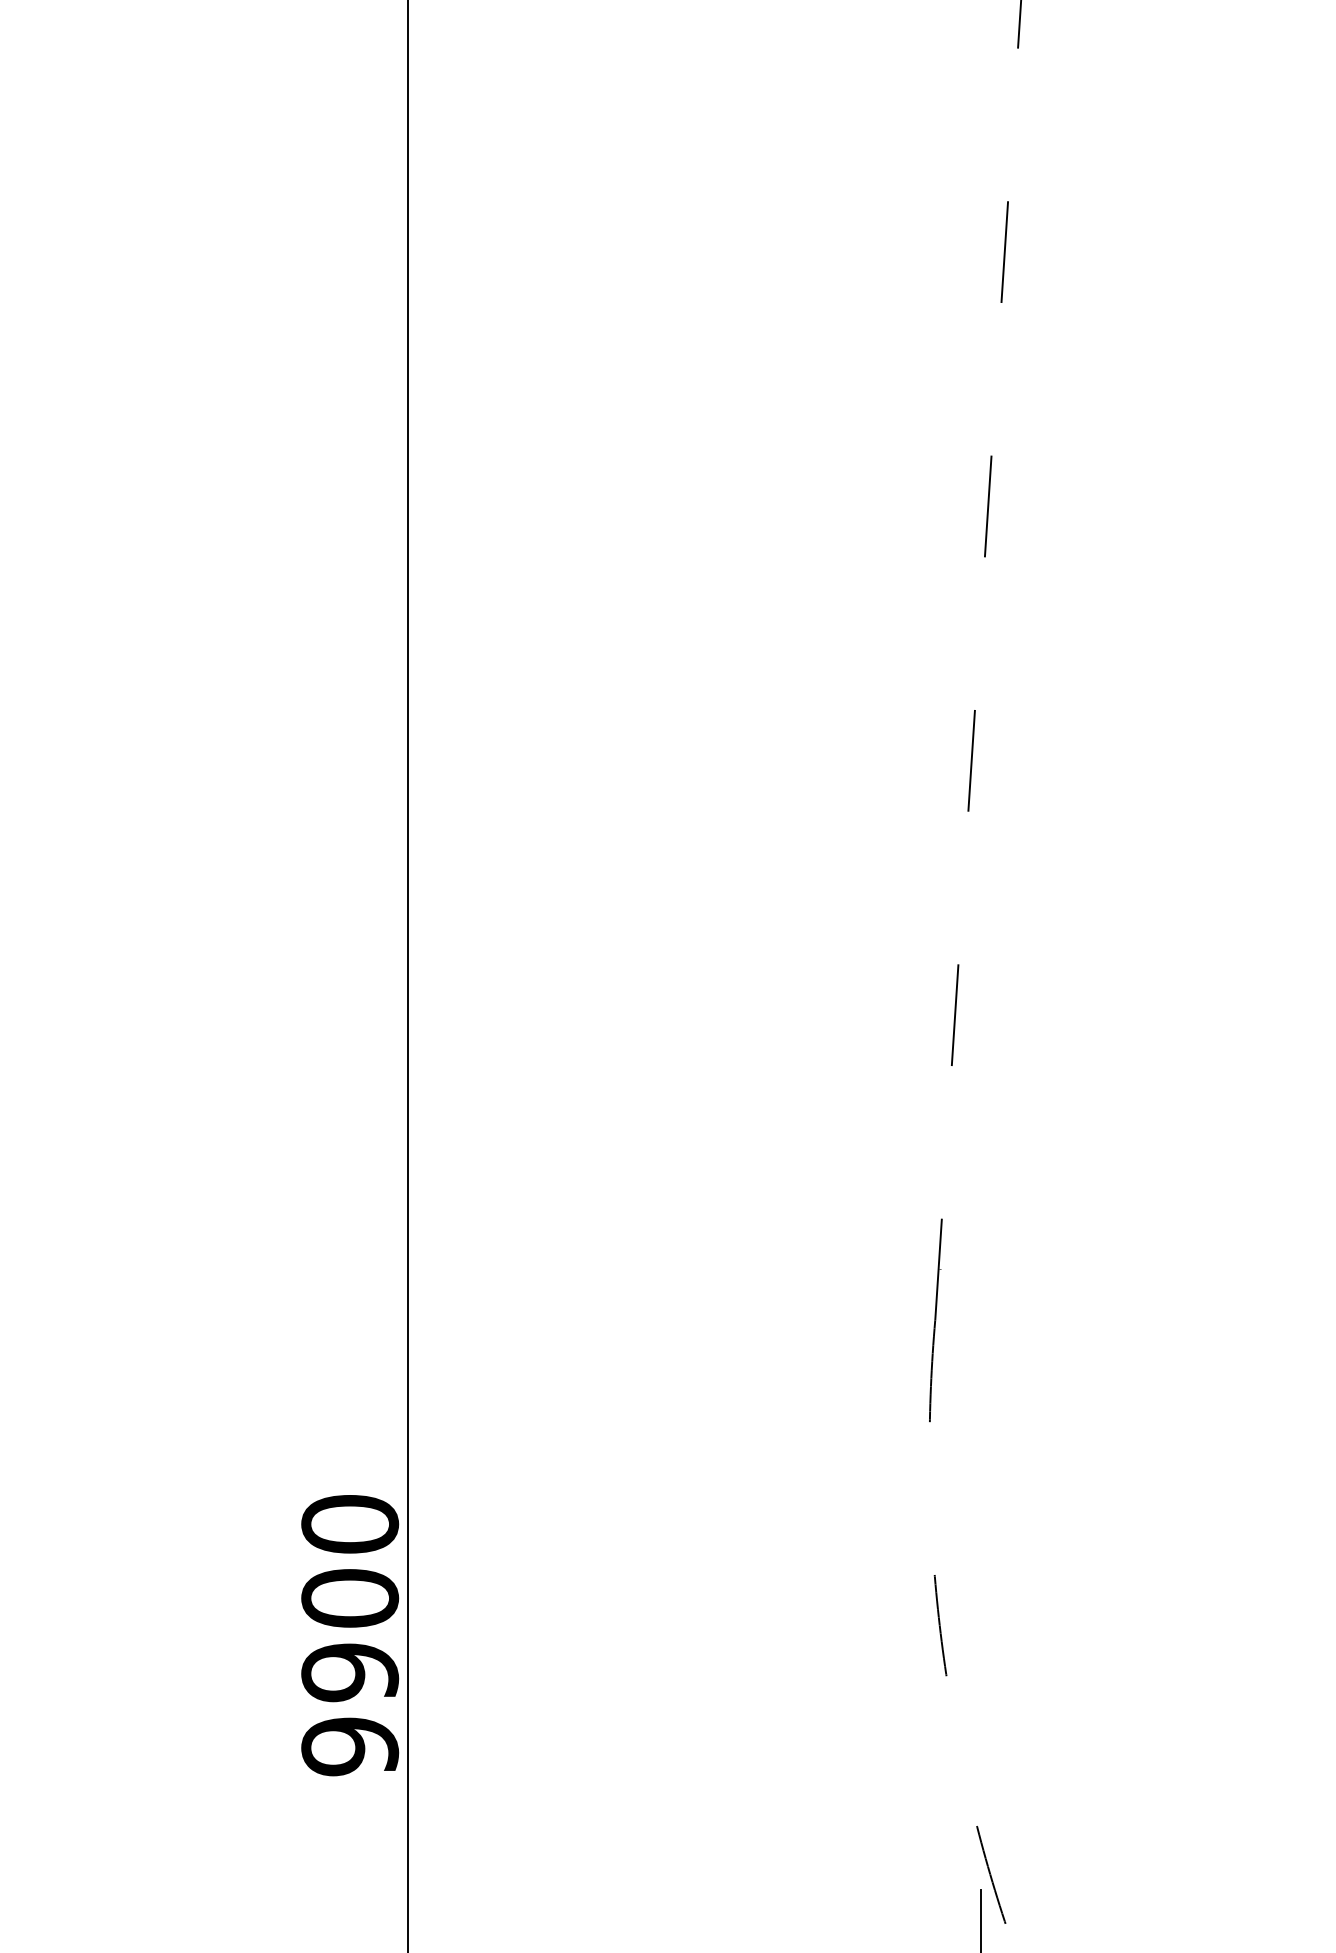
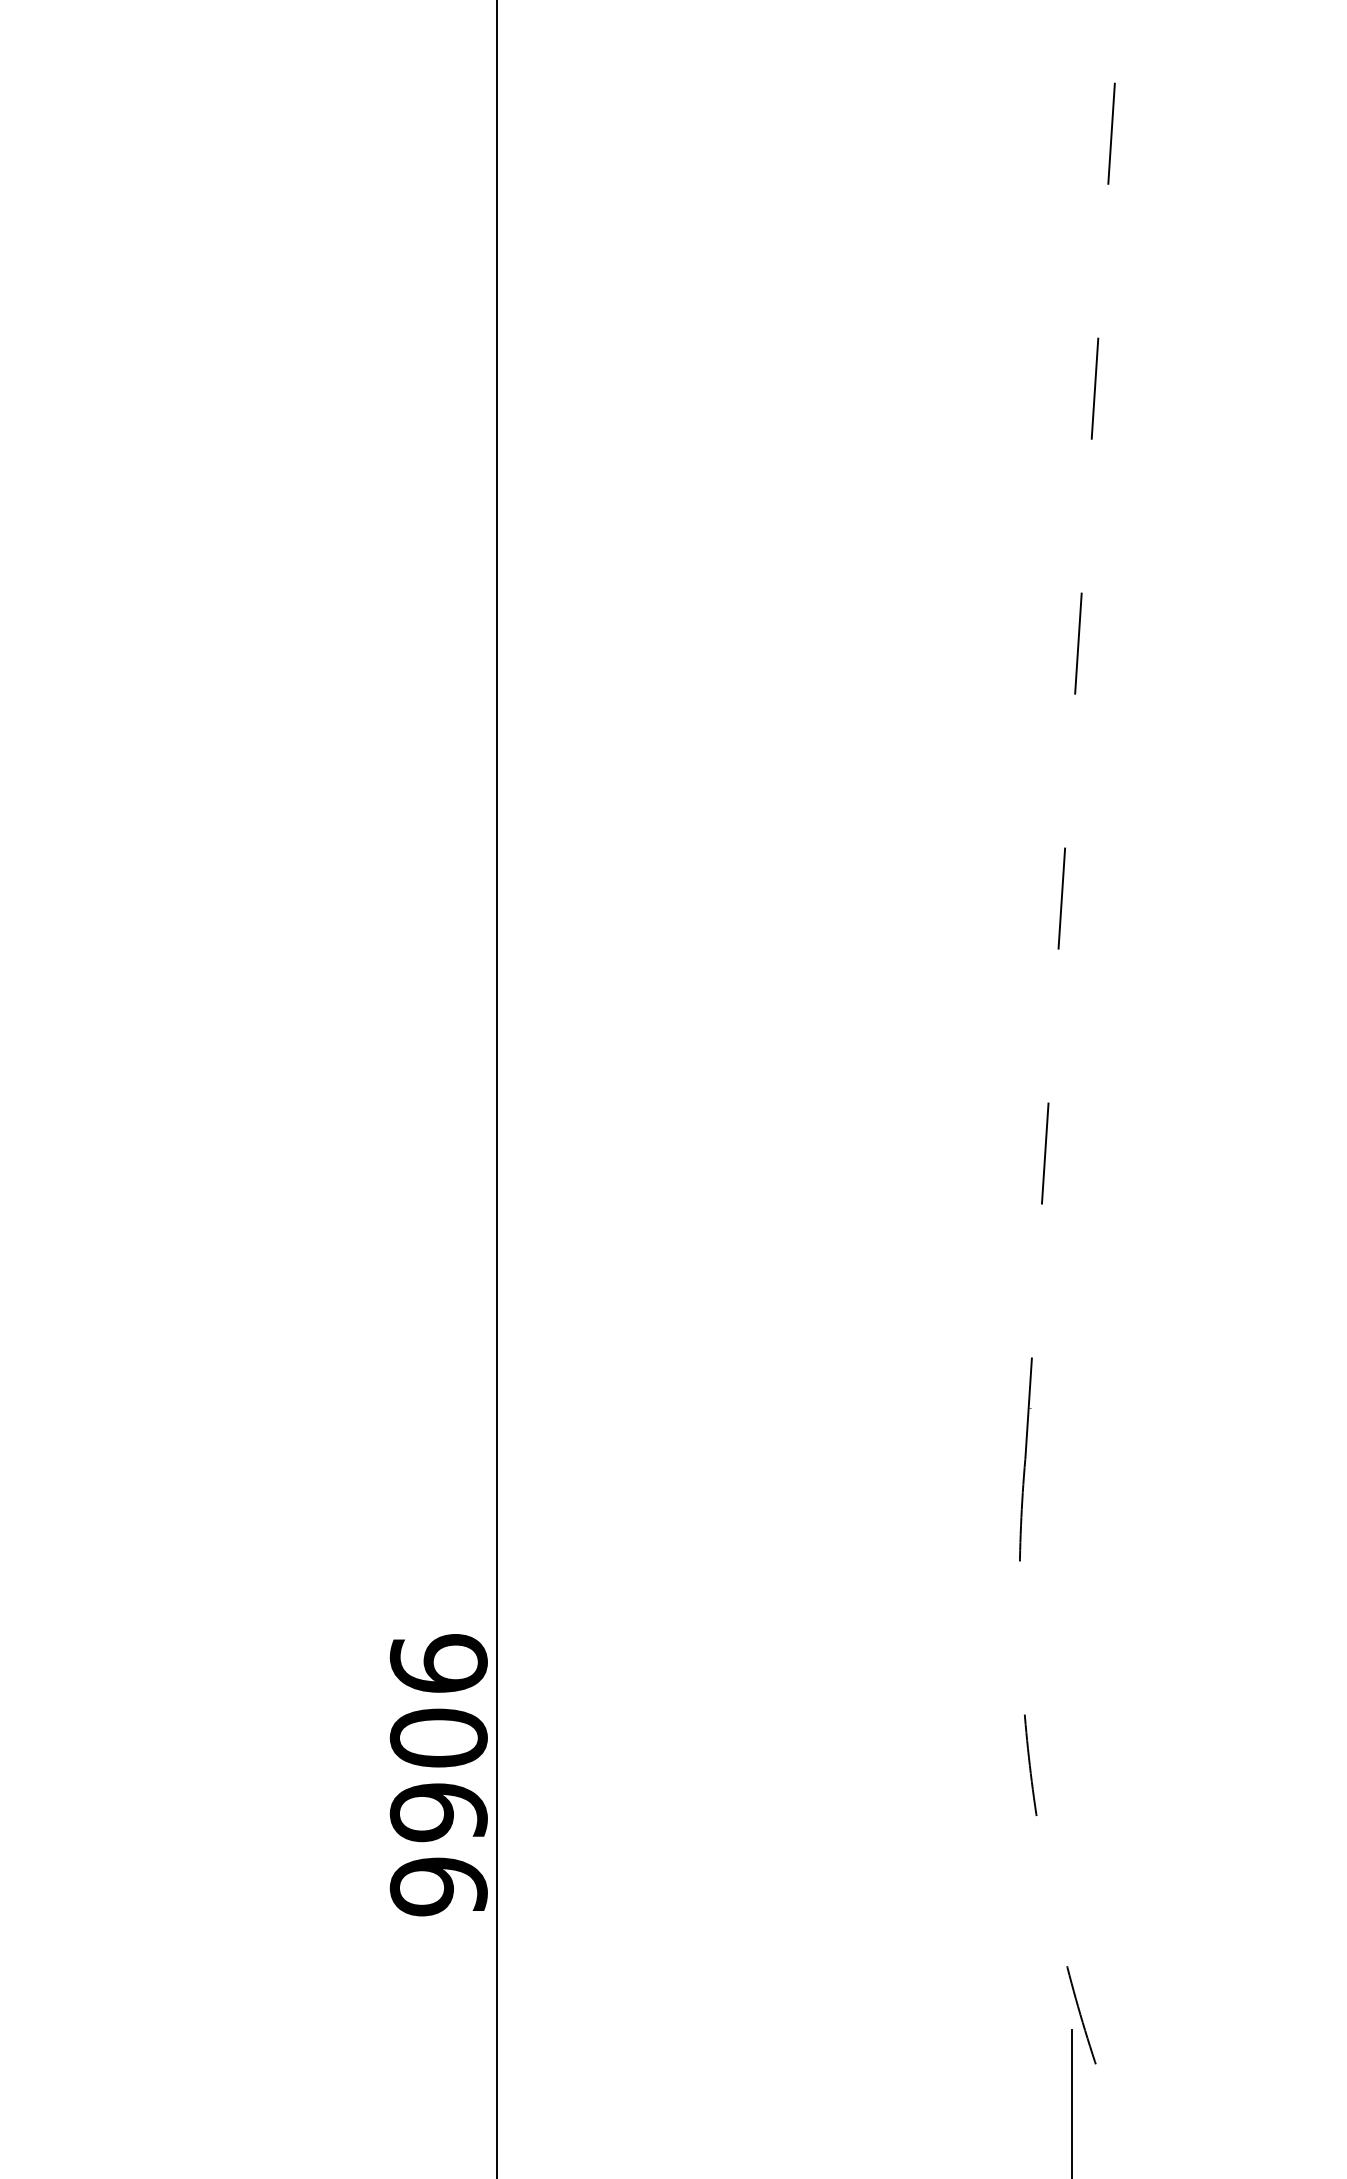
text: (349, 1523) -> (438, 1663), 9900 -> 9906

